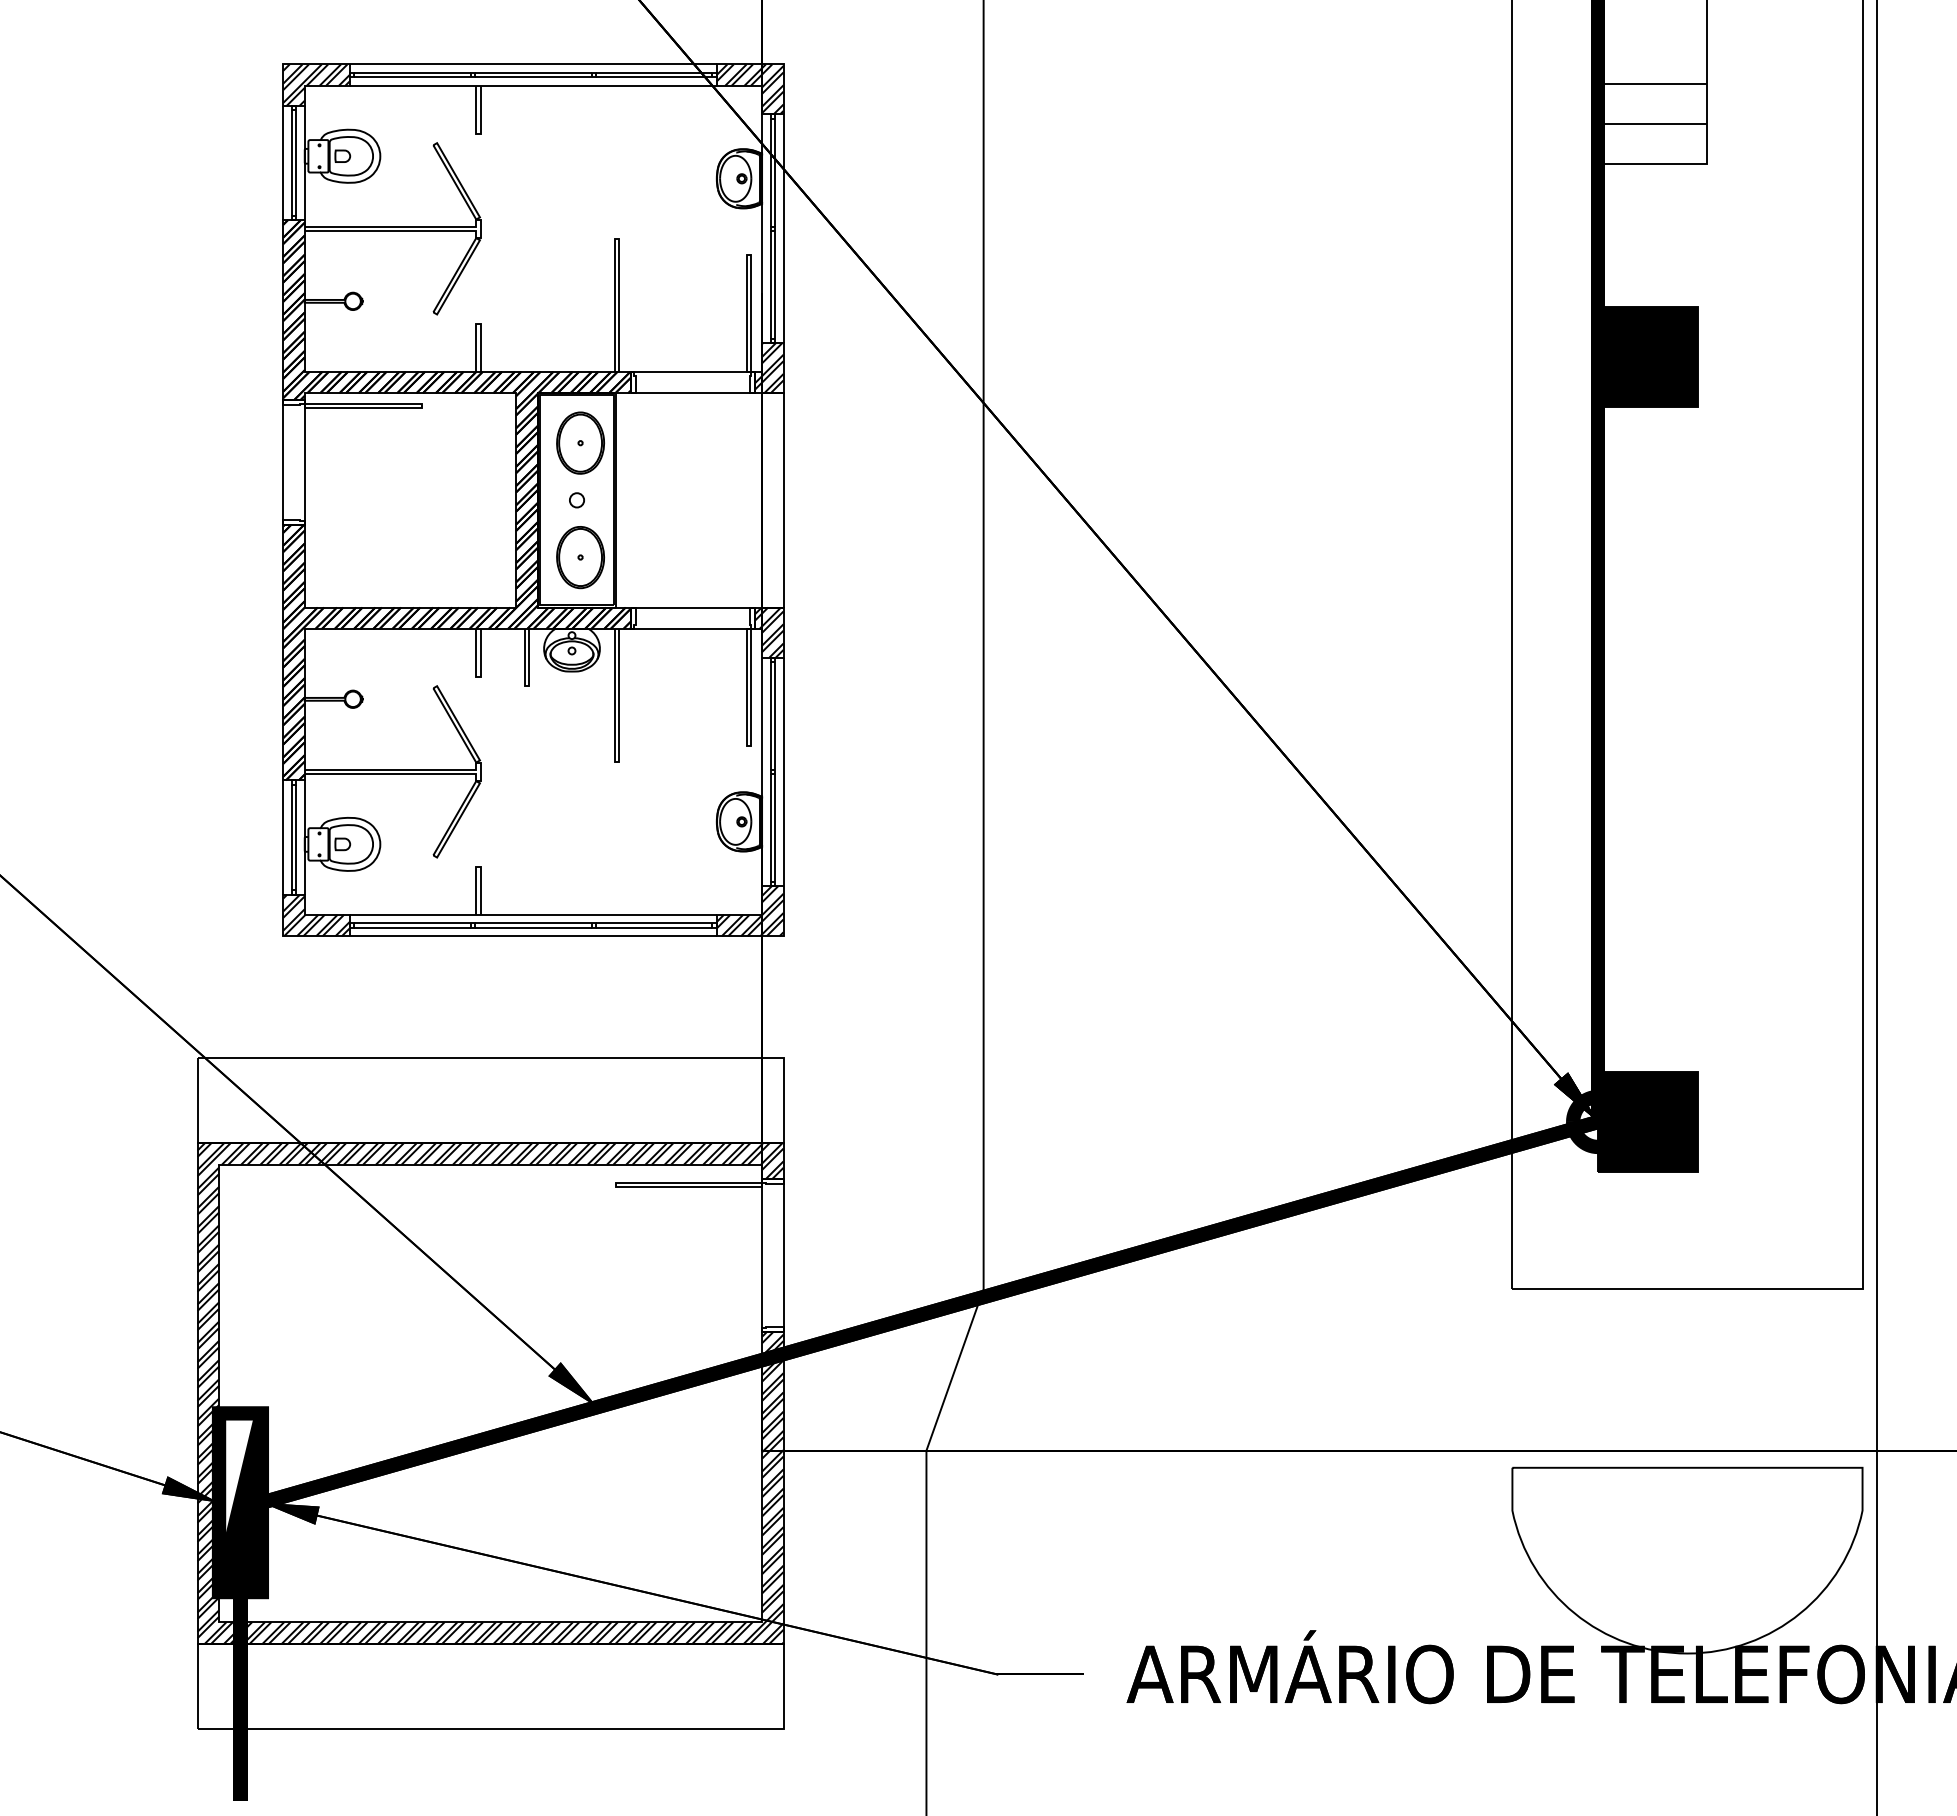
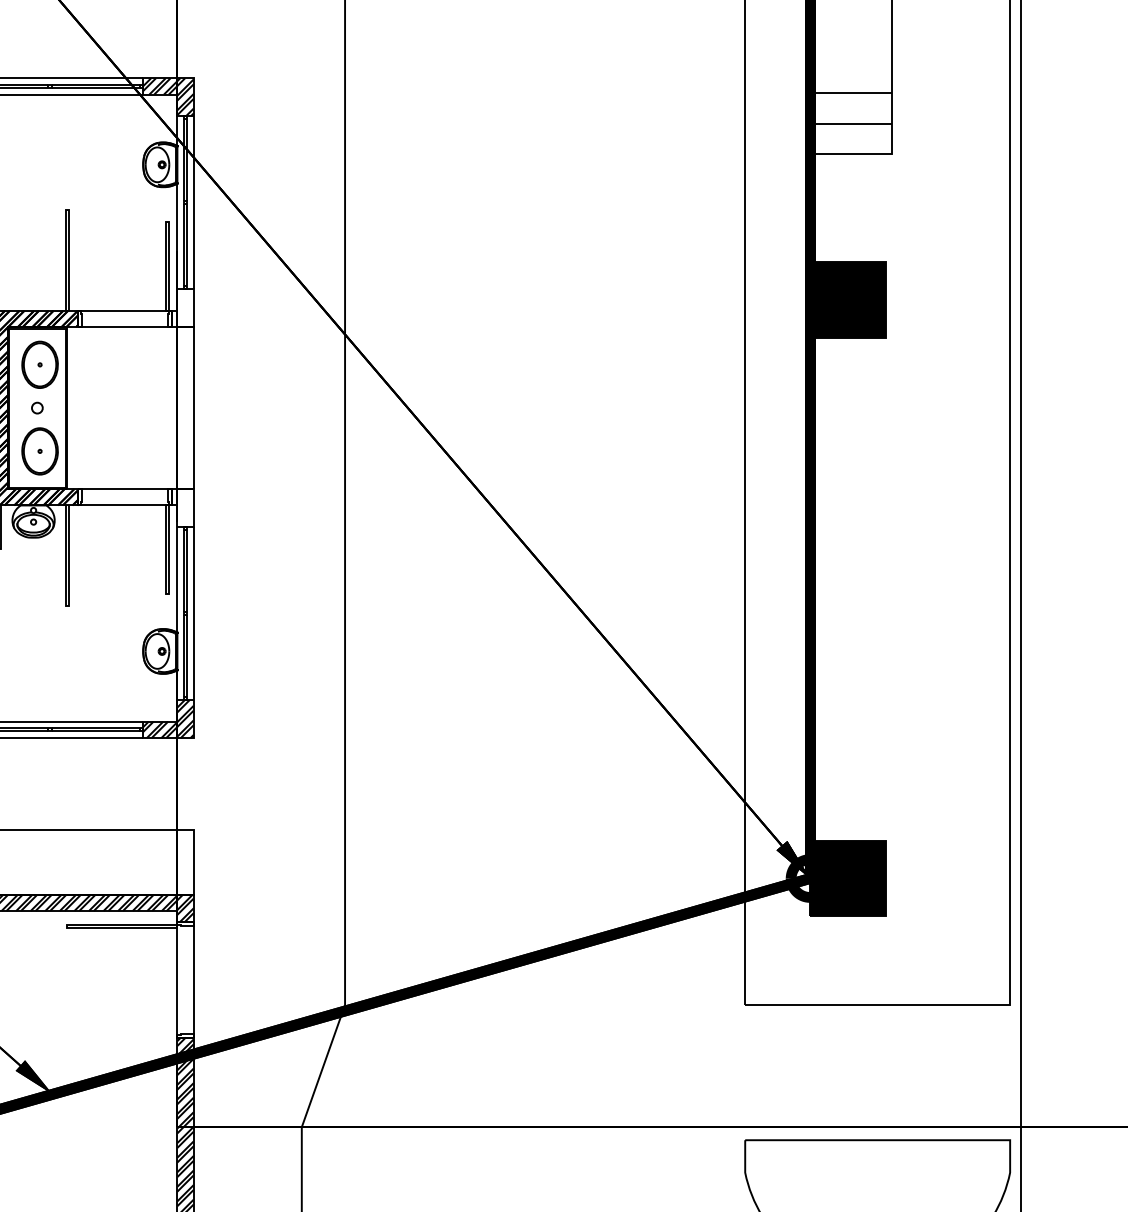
hatch: (768, 368) -> (182, 308), removed
hatch: (768, 632) -> (182, 508), removed

